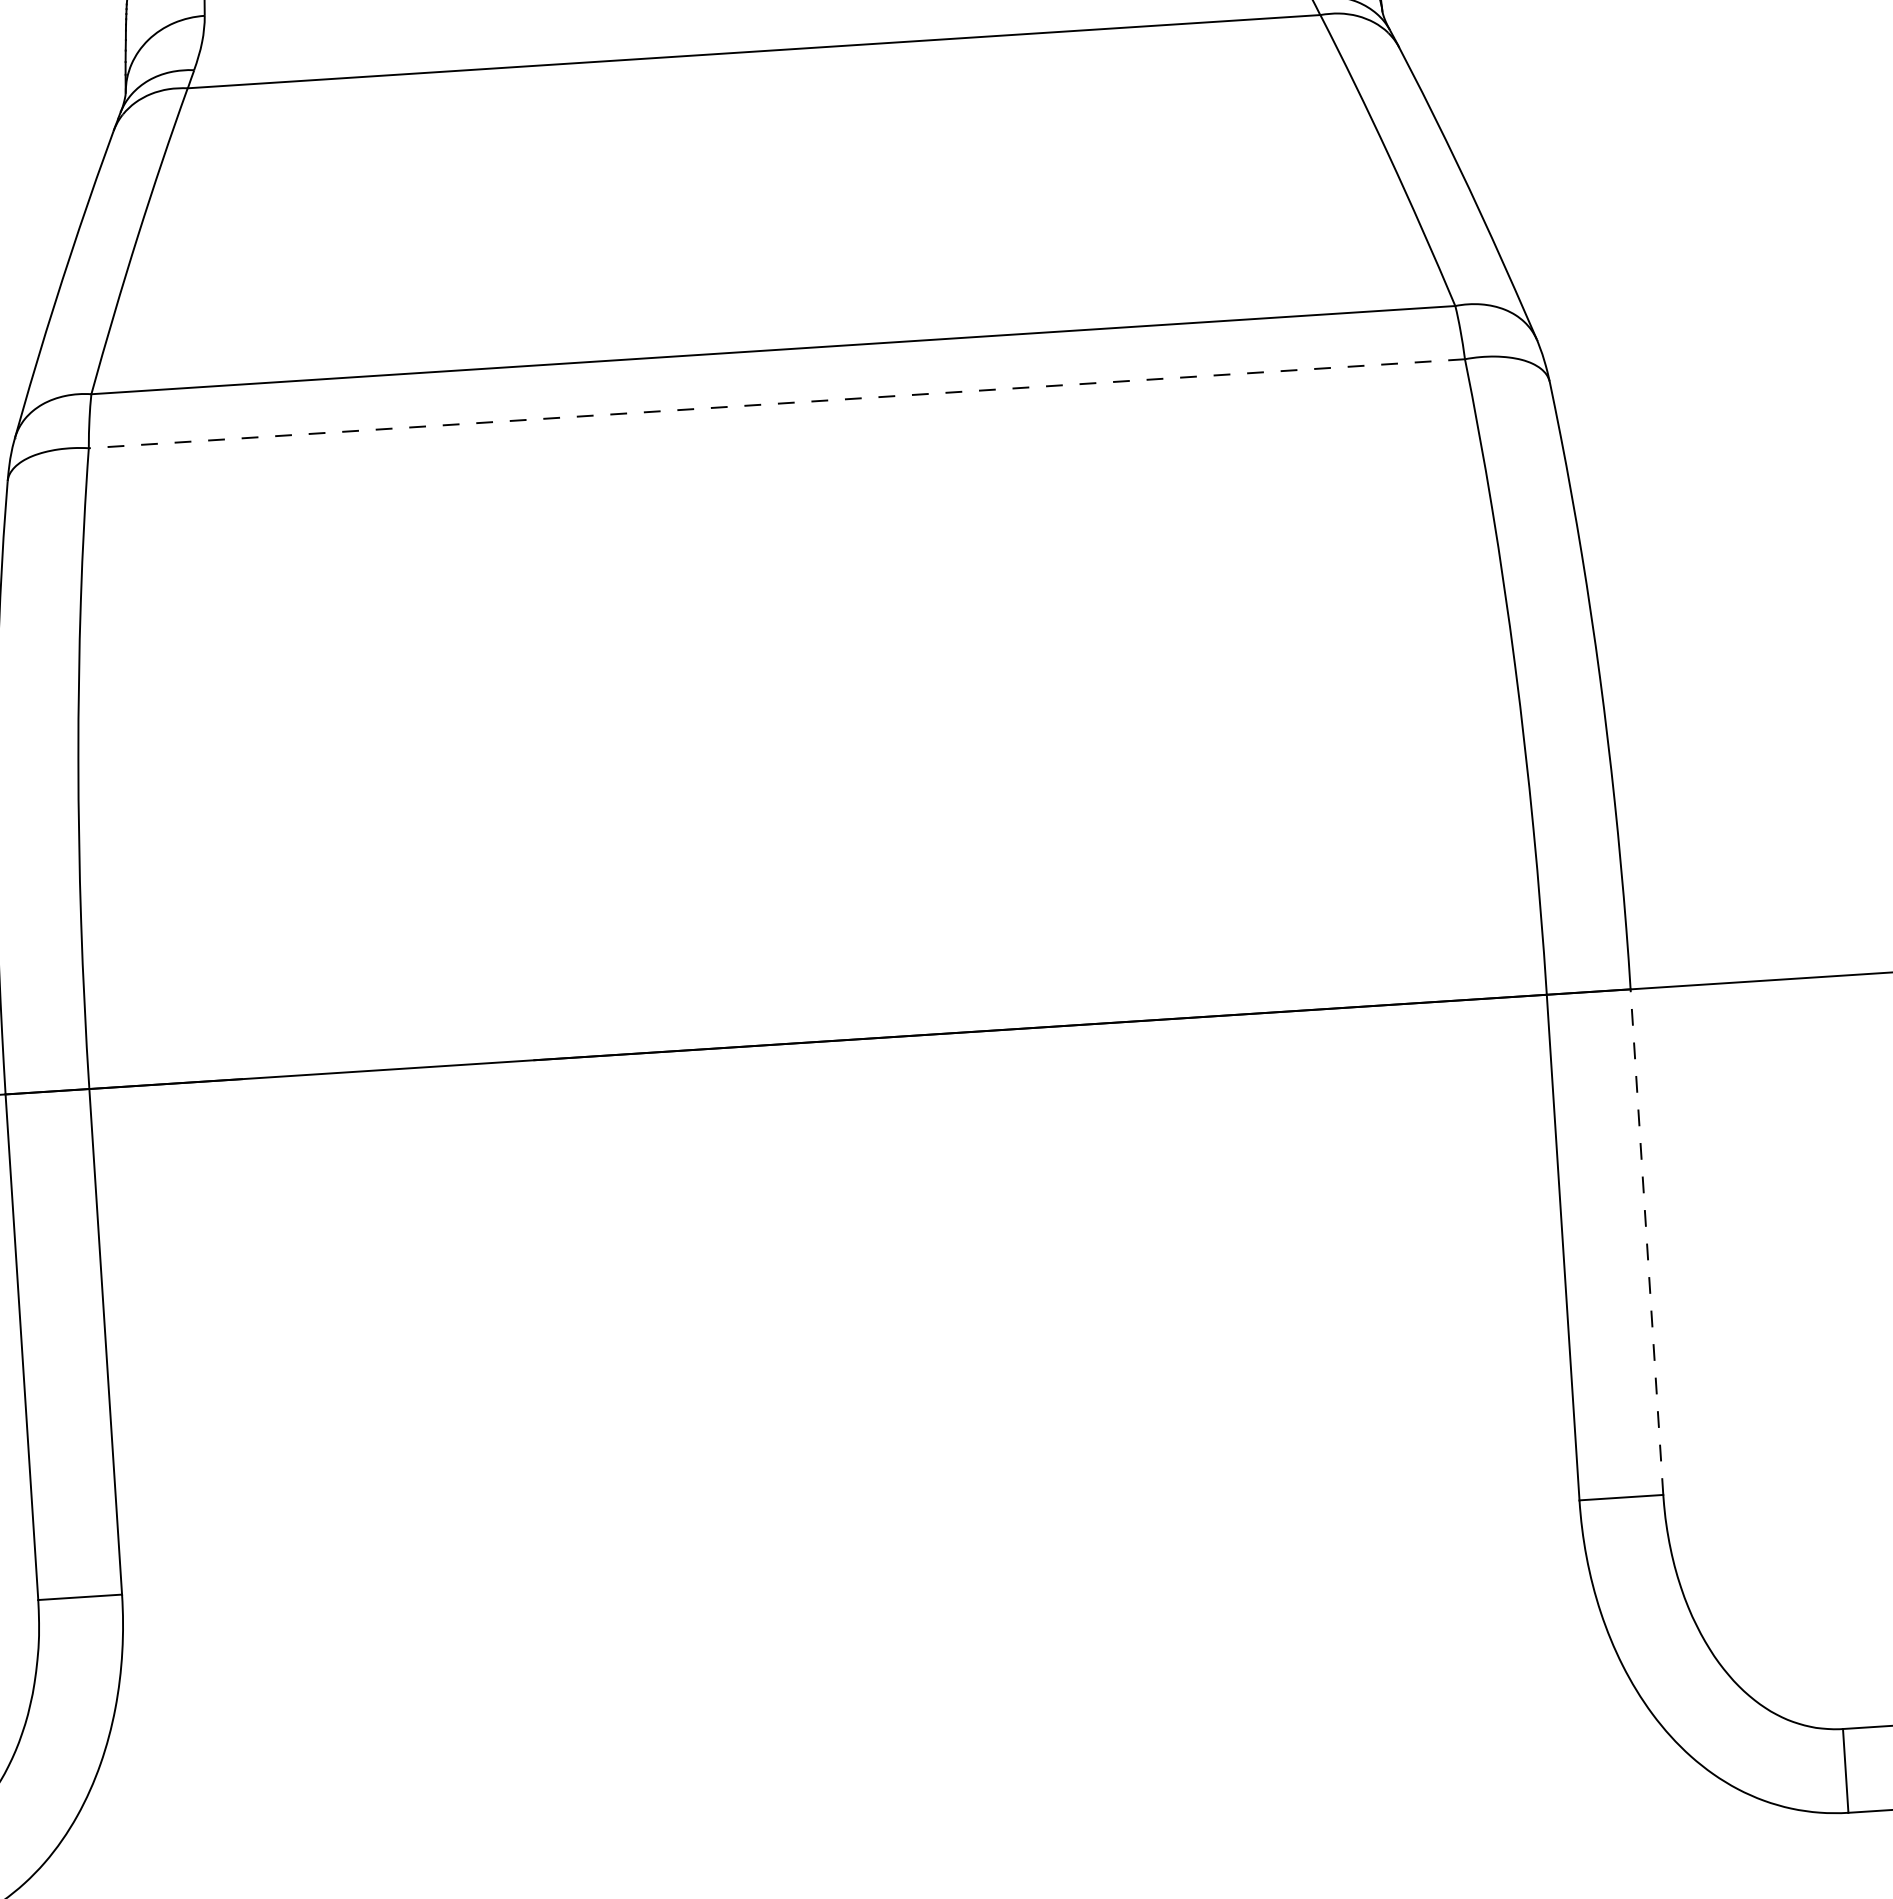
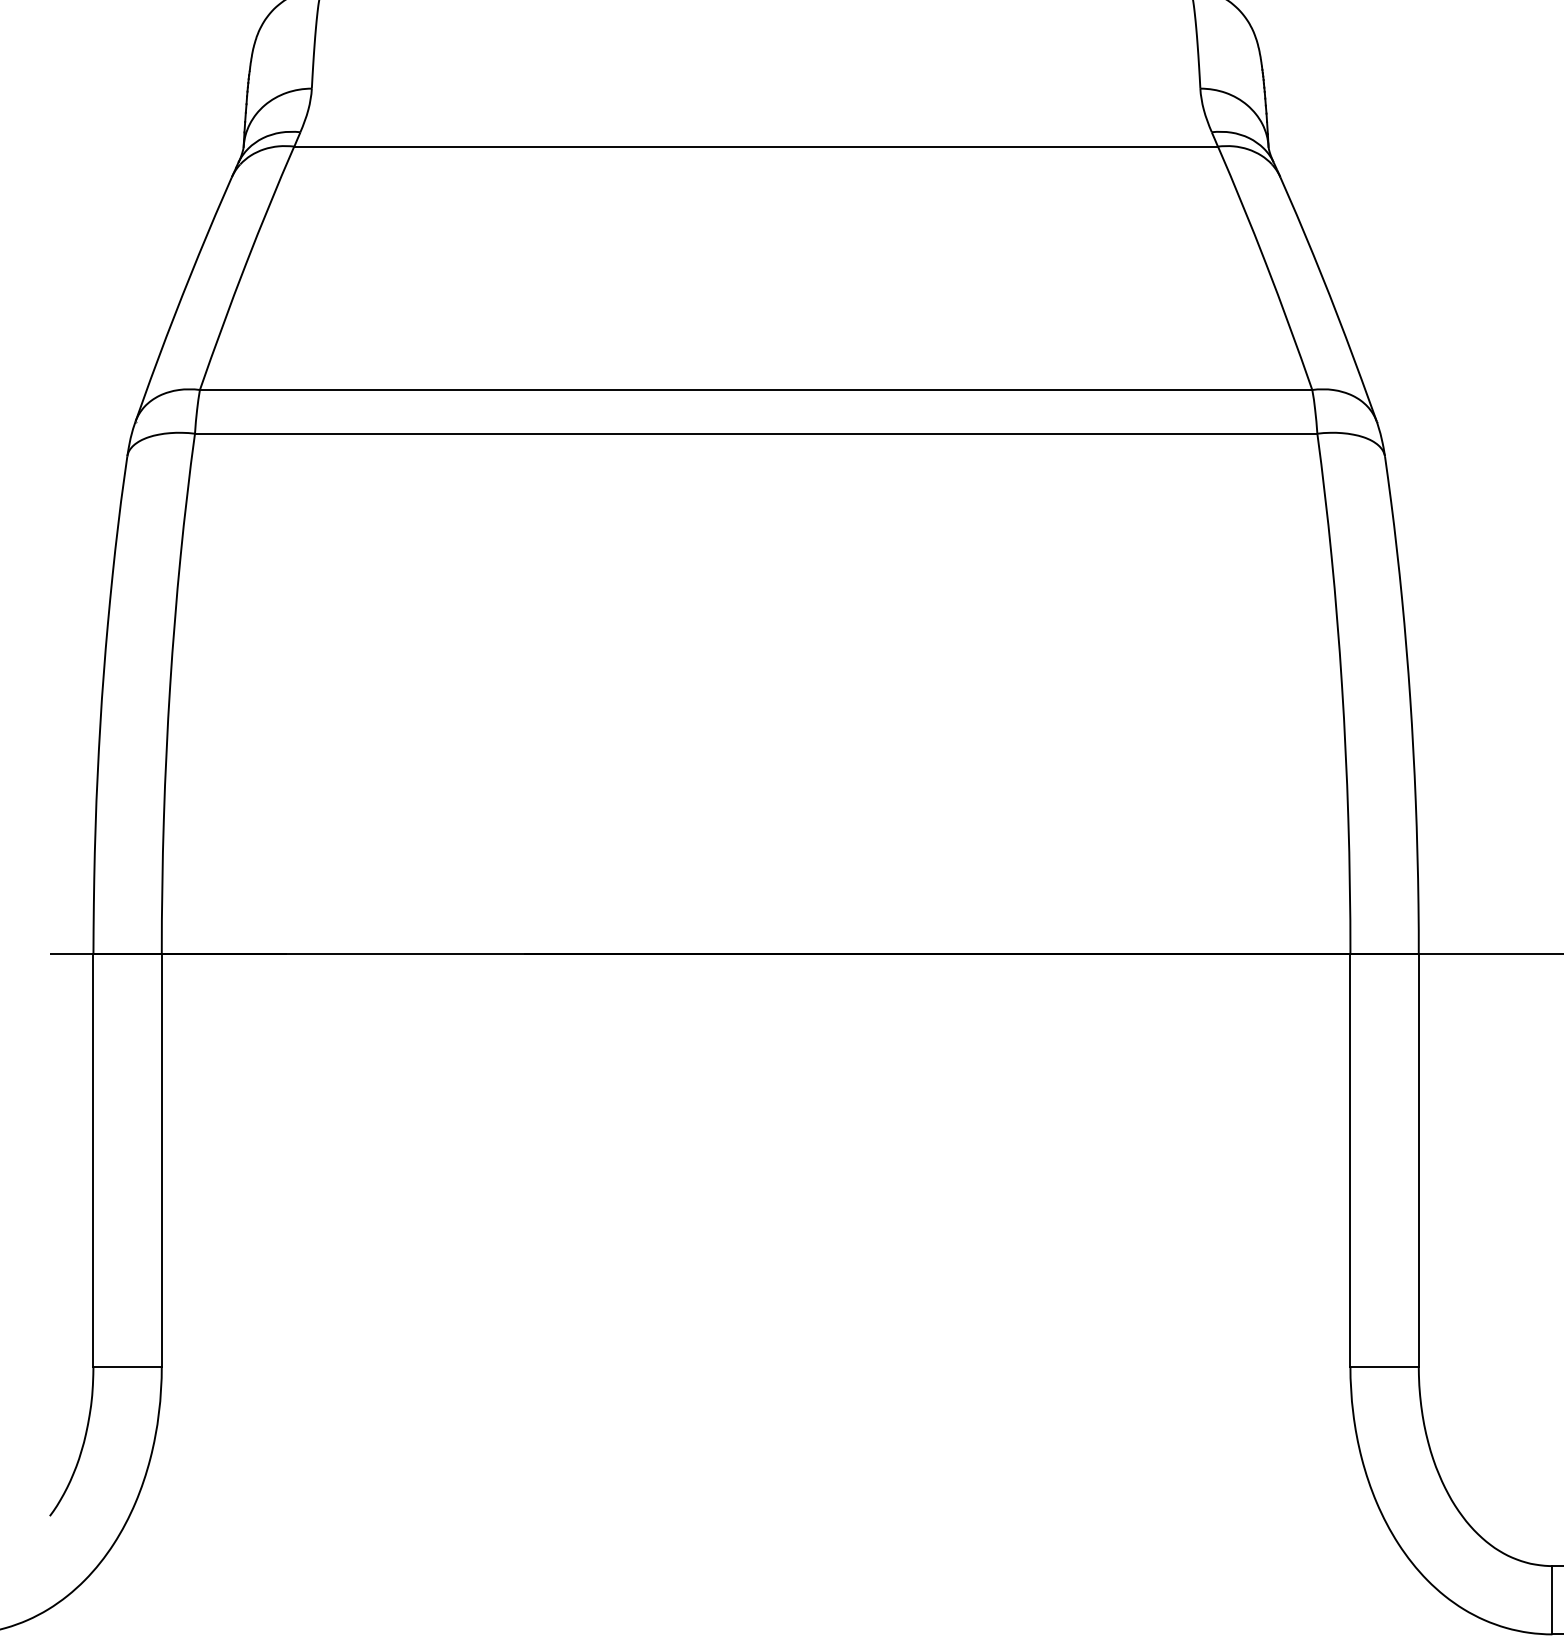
line: (776, 403) -> (755, 433), dashed -> solid
line: (1646, 1241) -> (1418, 1159), dashed -> solid

